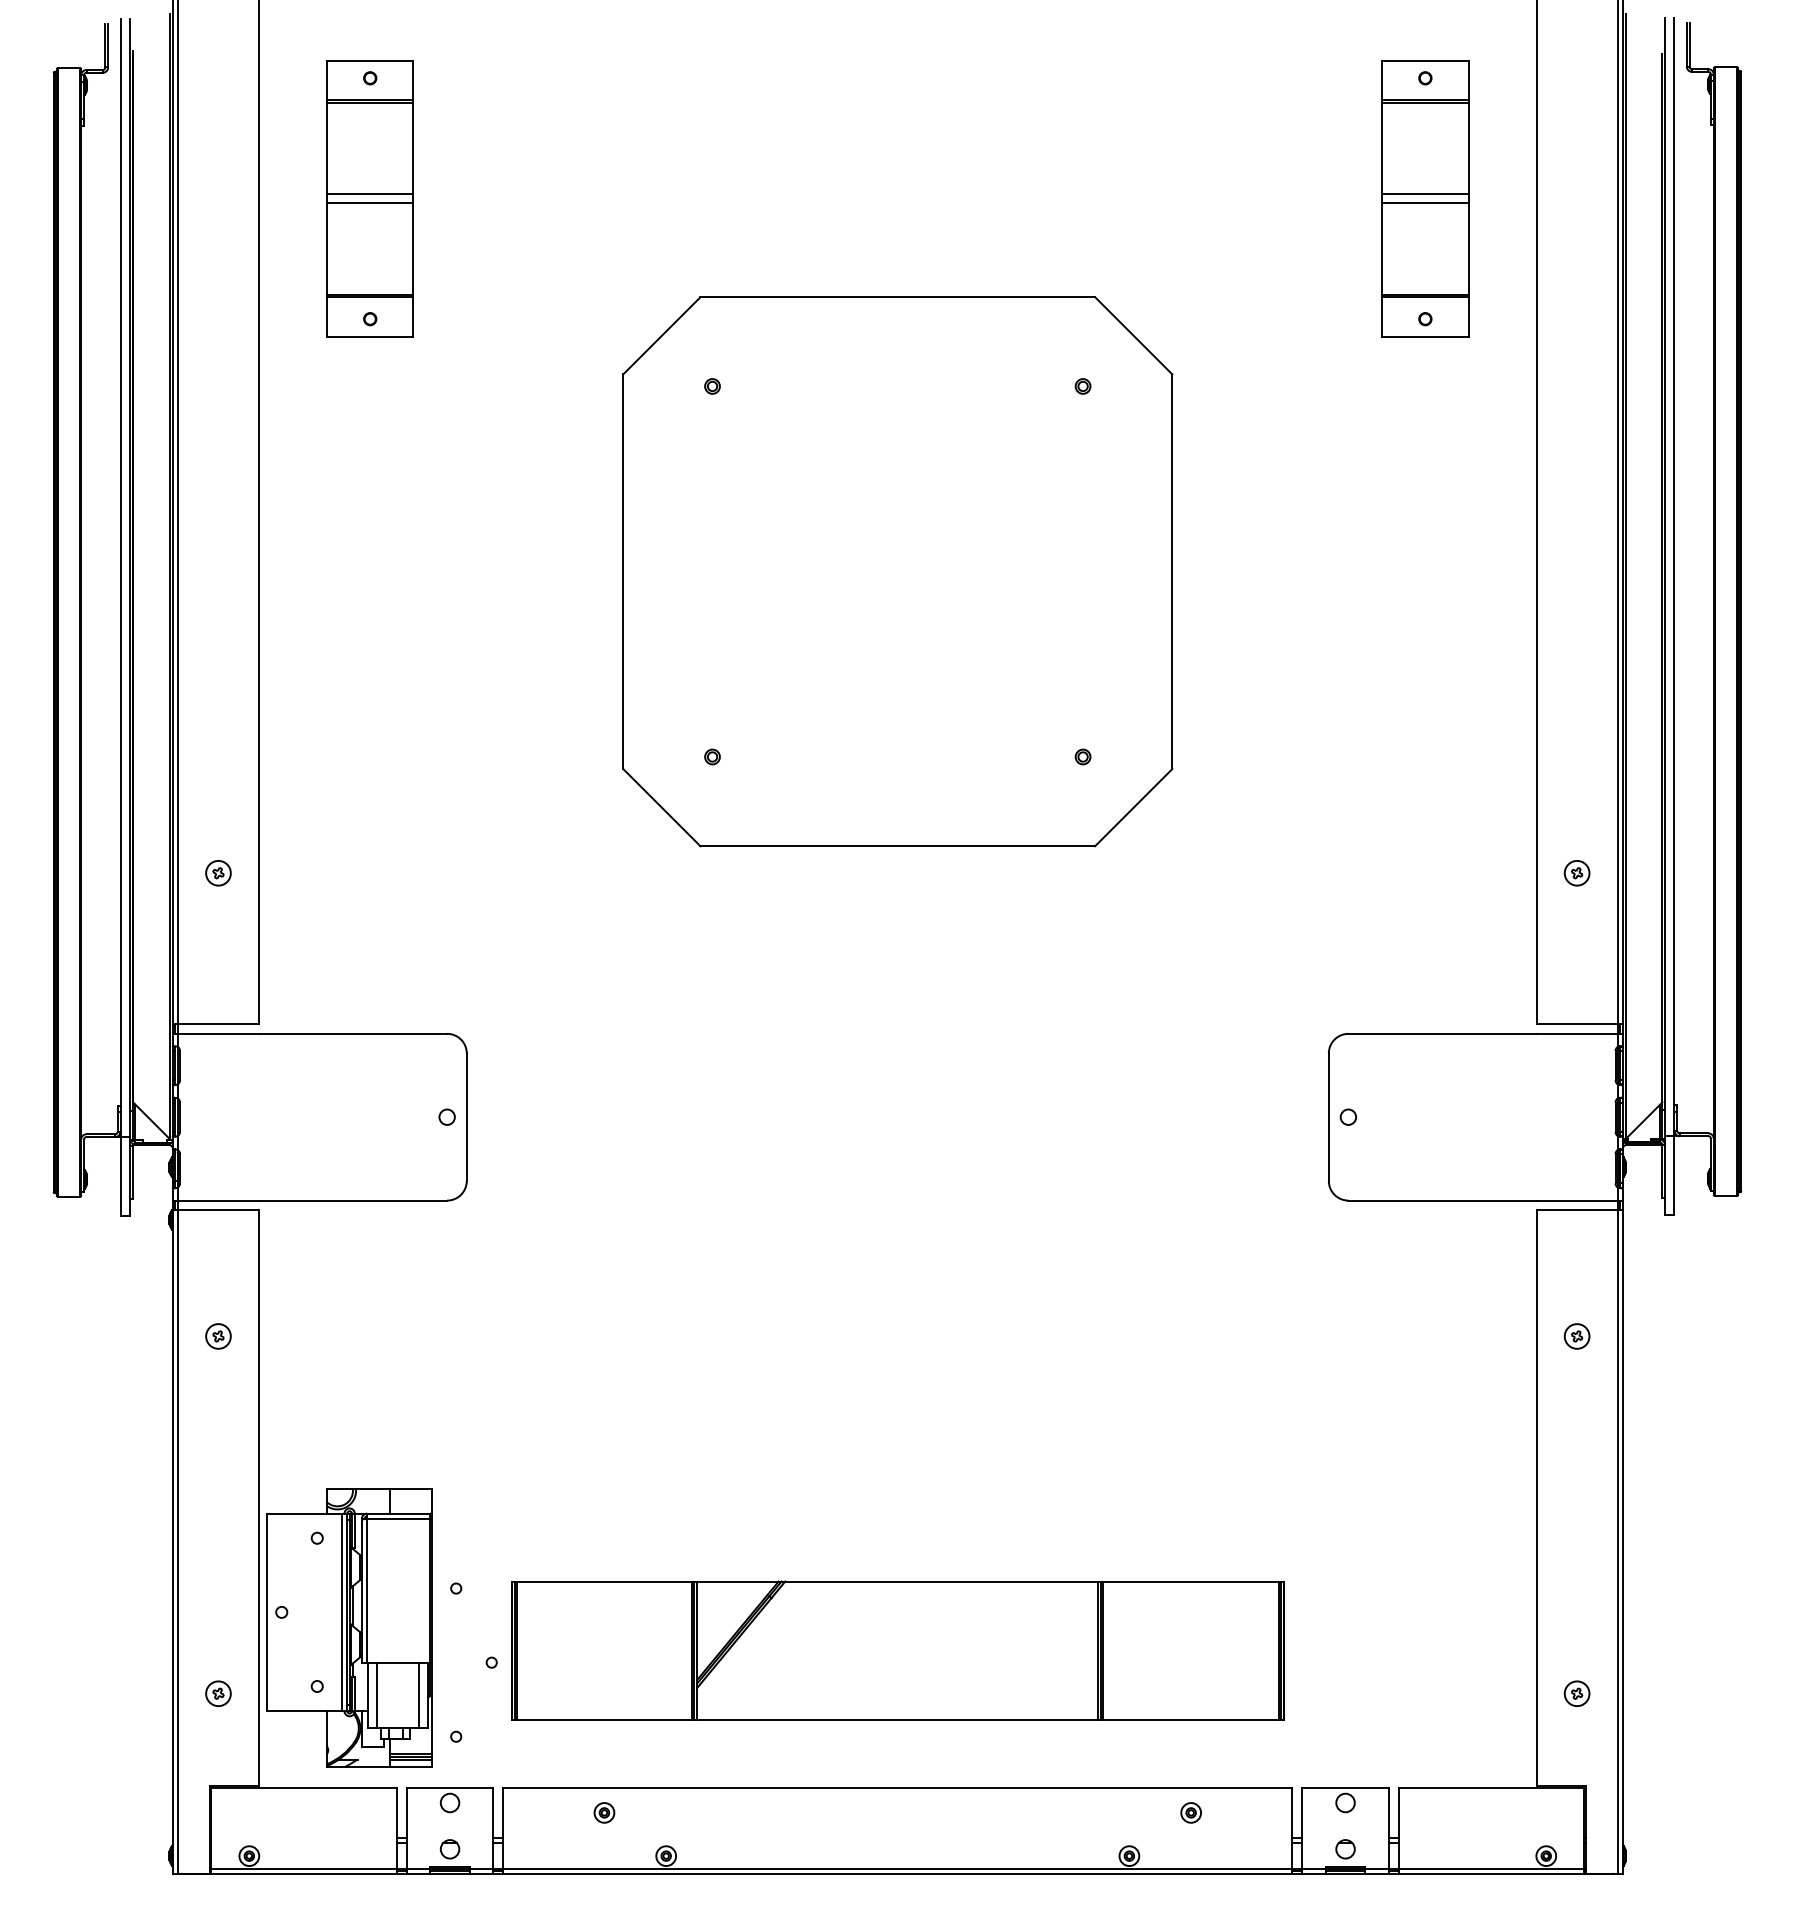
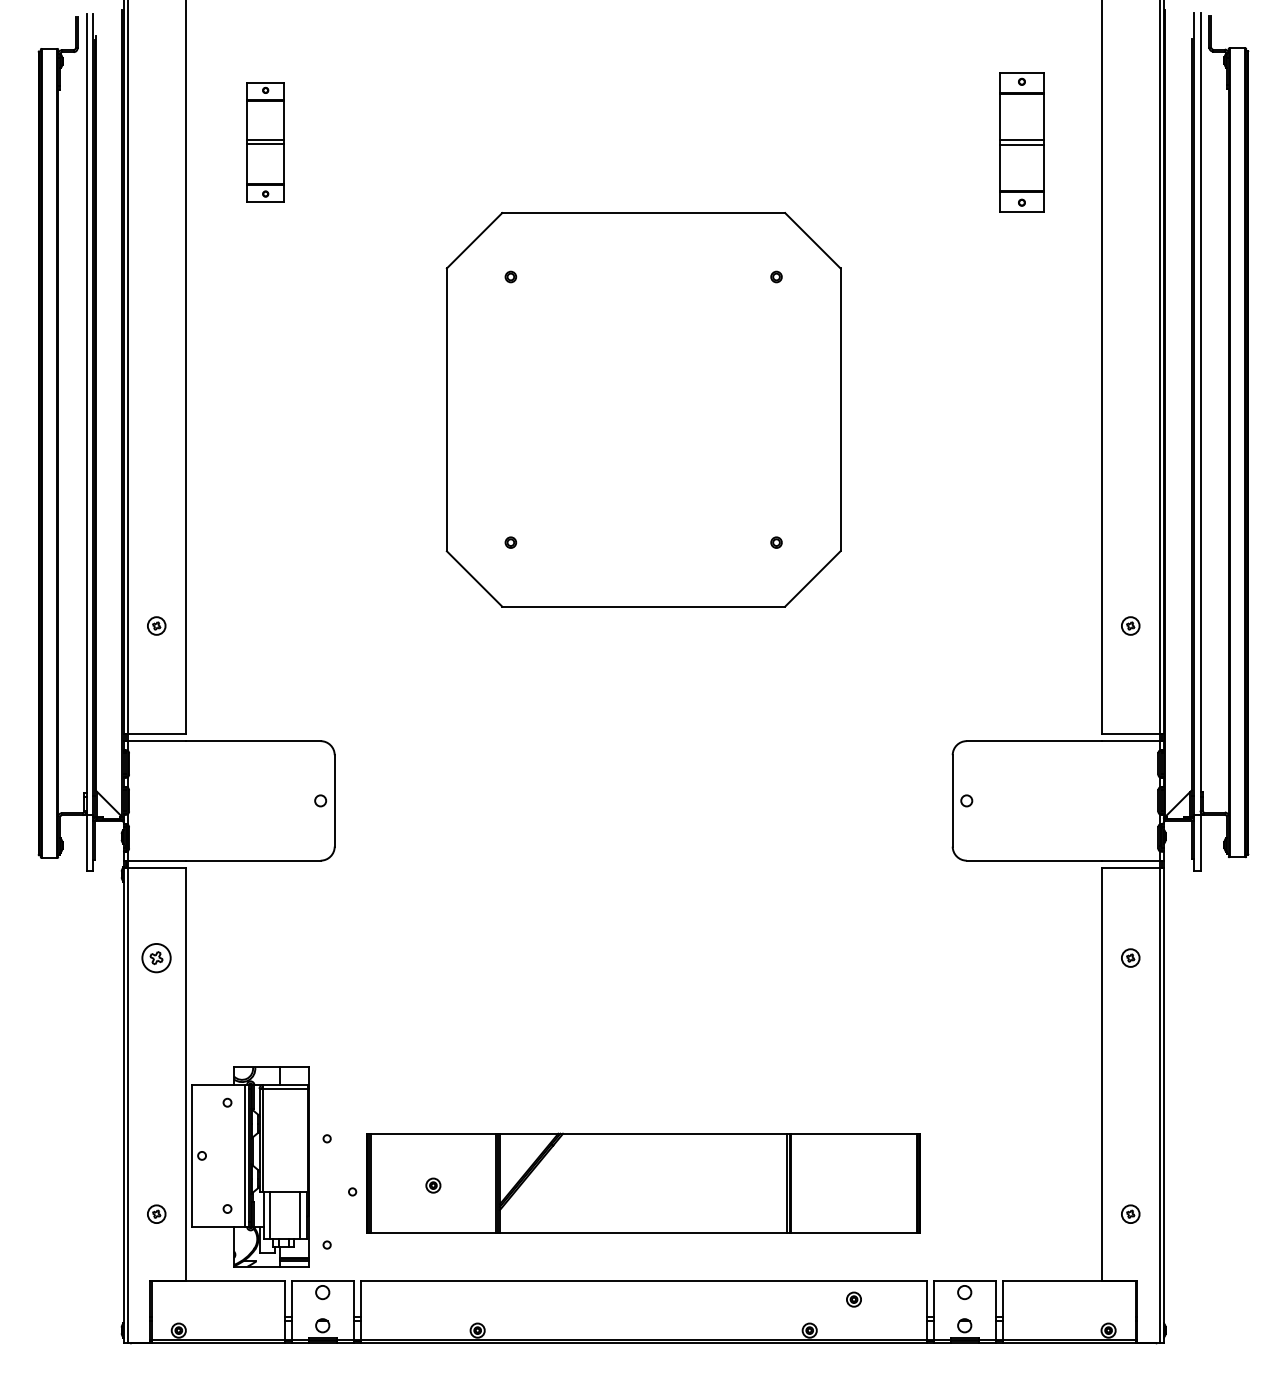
part: (370, 197) -> (265, 141), size x0.6
part: (1424, 197) -> (1021, 141), size x0.7
part: (218, 1335) -> (156, 957), size x1.6
part: (604, 1812) -> (433, 1185), moved

